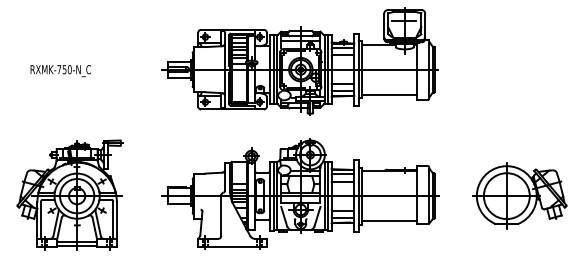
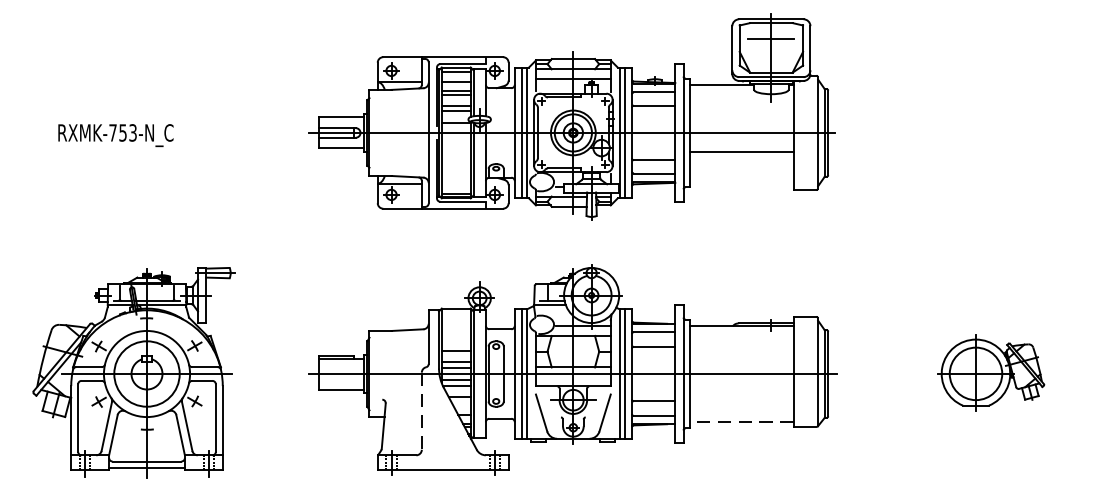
text: (69, 69) -> (132, 132), RXMK-750-N_C -> RXMK-753-N_C
line: (388, 94) -> (740, 151), moved
part: (519, 195) -> (990, 372), size x0.6
line: (221, 216) -> (422, 412), solid -> dashed
line: (388, 221) -> (740, 422), solid -> dashed

